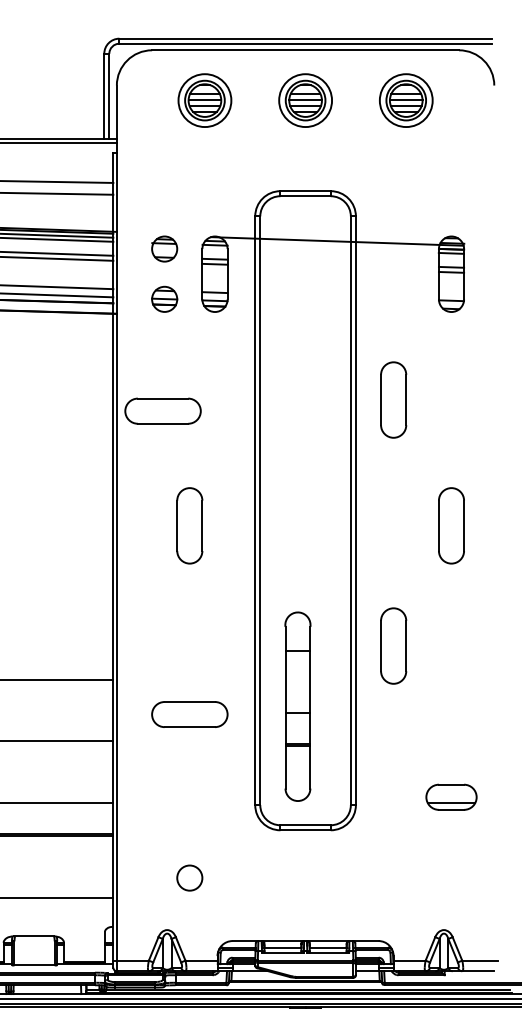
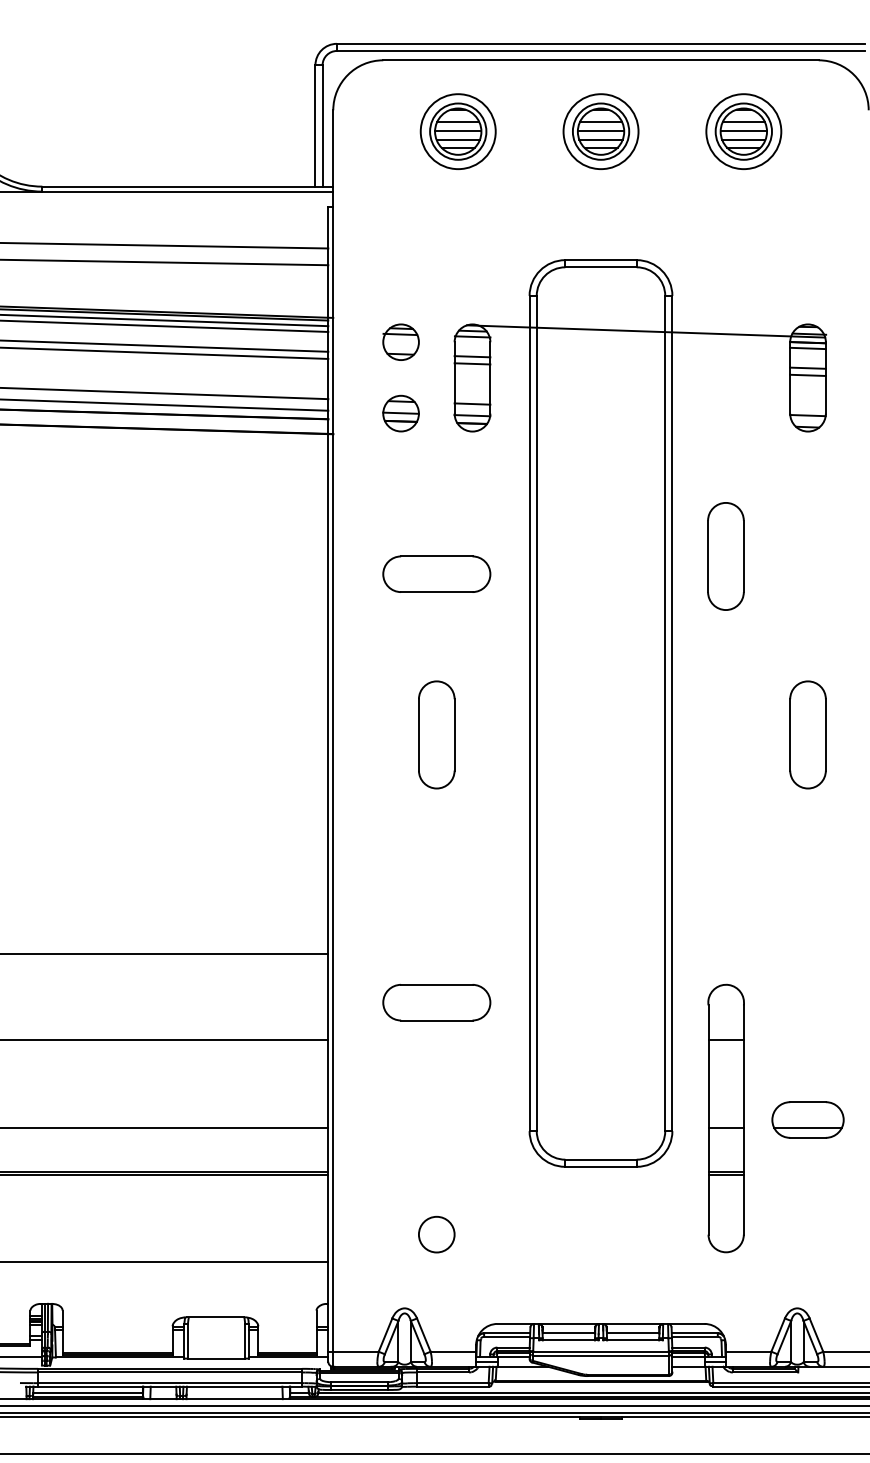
part: (162, 410) -> (436, 573), moved
part: (393, 646) -> (725, 905), removed
part: (297, 706) -> (725, 1118), moved

